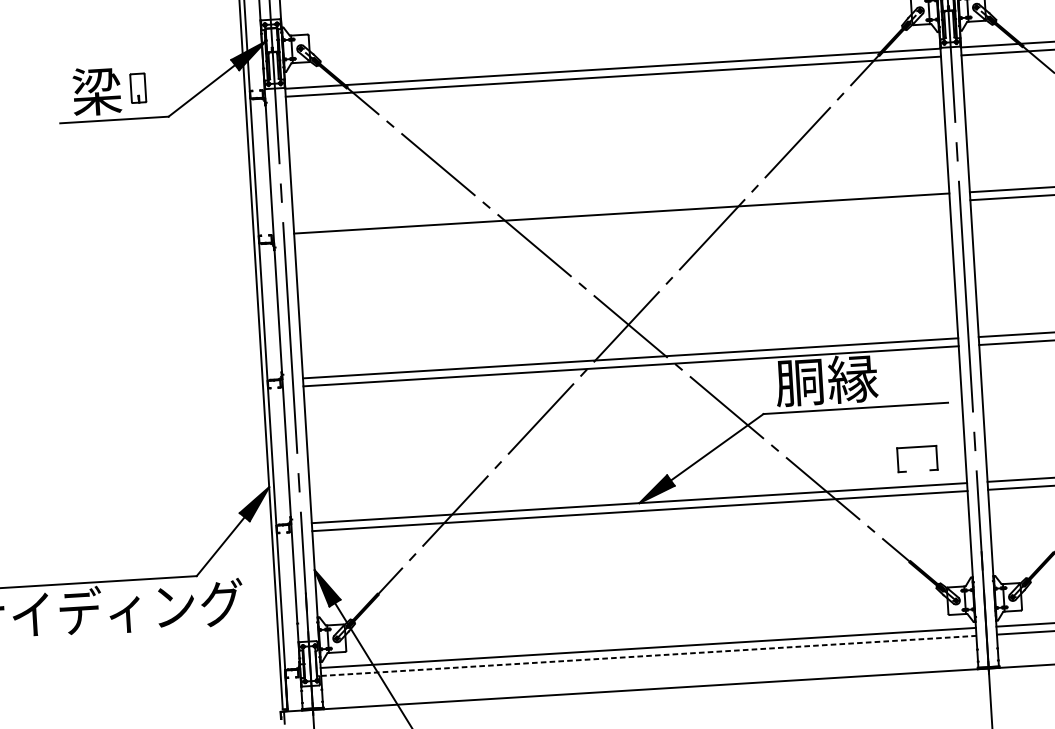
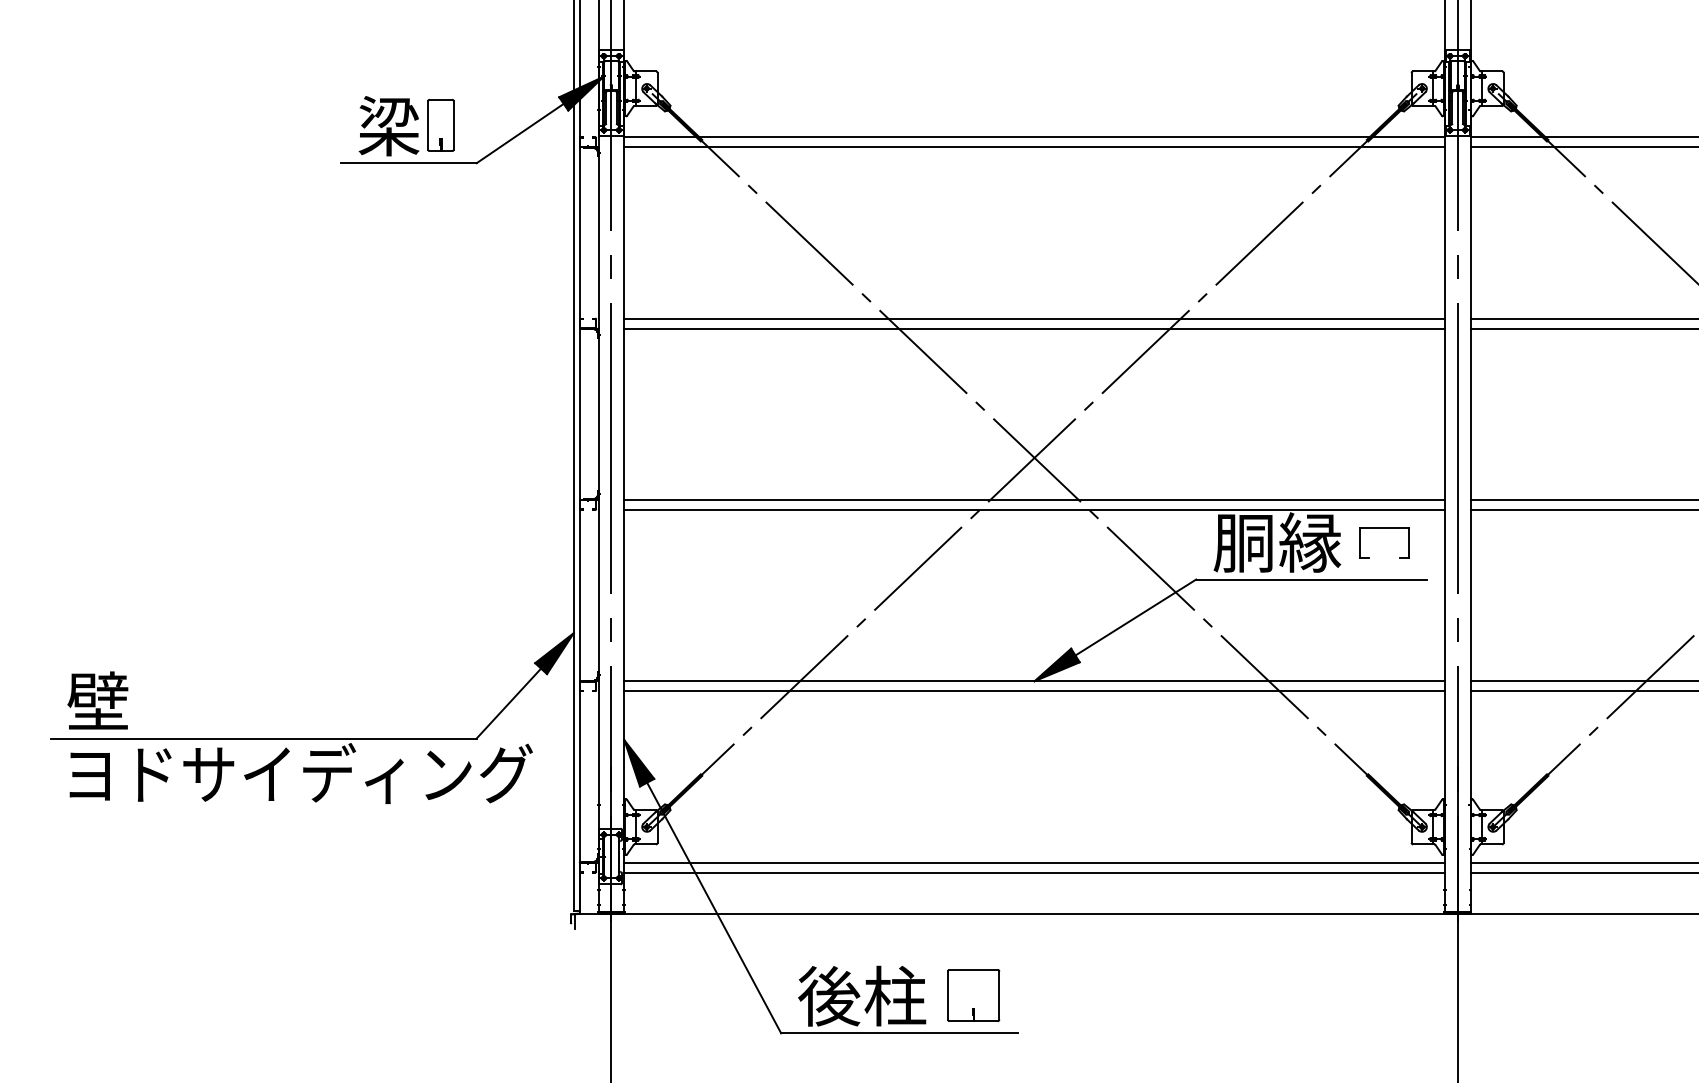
part: (137, 88) -> (440, 125), size x1.43
line: (622, 221) -> (1034, 328), added
part: (916, 447) -> (1384, 528), moved
line: (649, 655) -> (1035, 872), dashed -> solid

